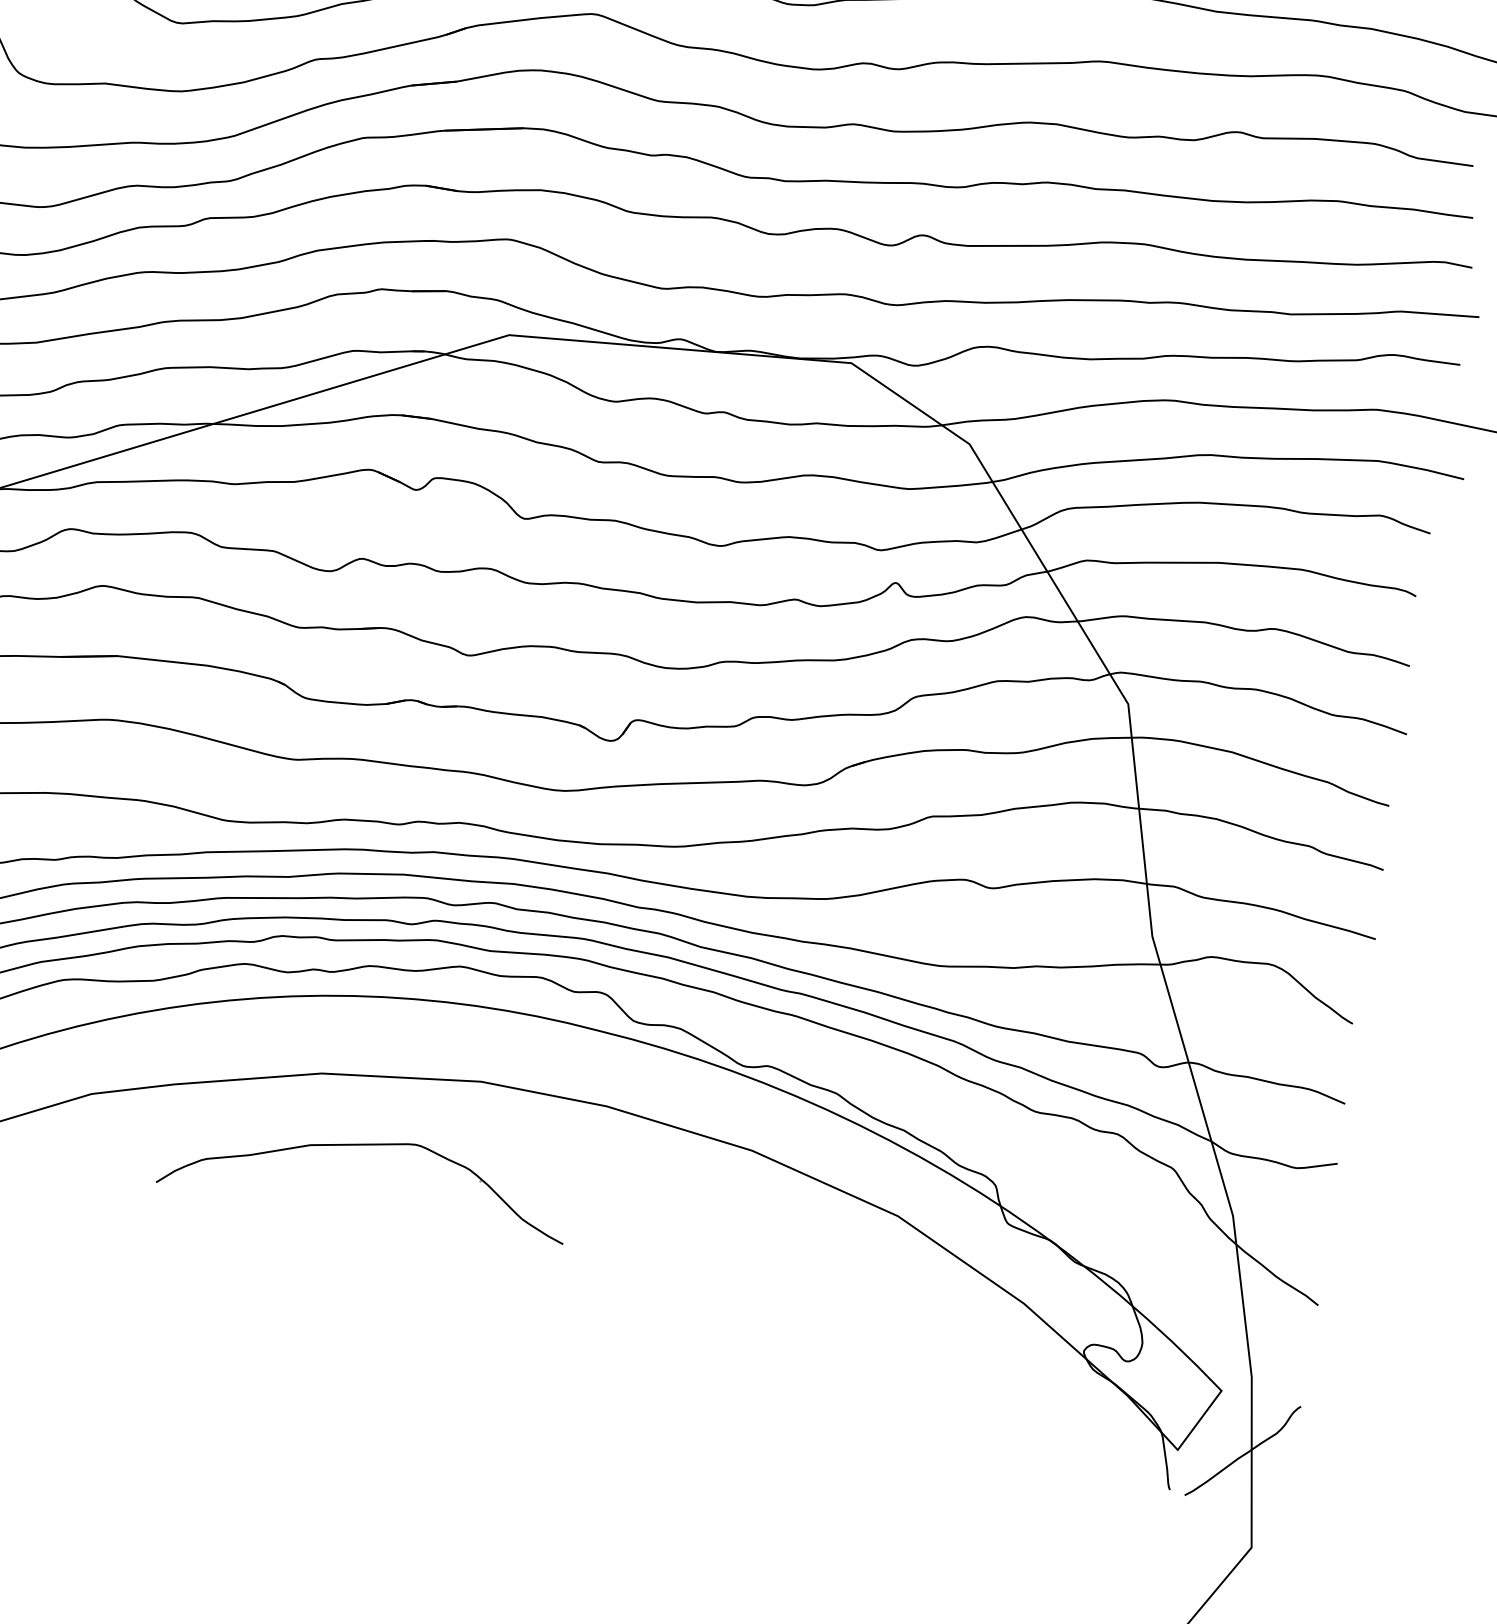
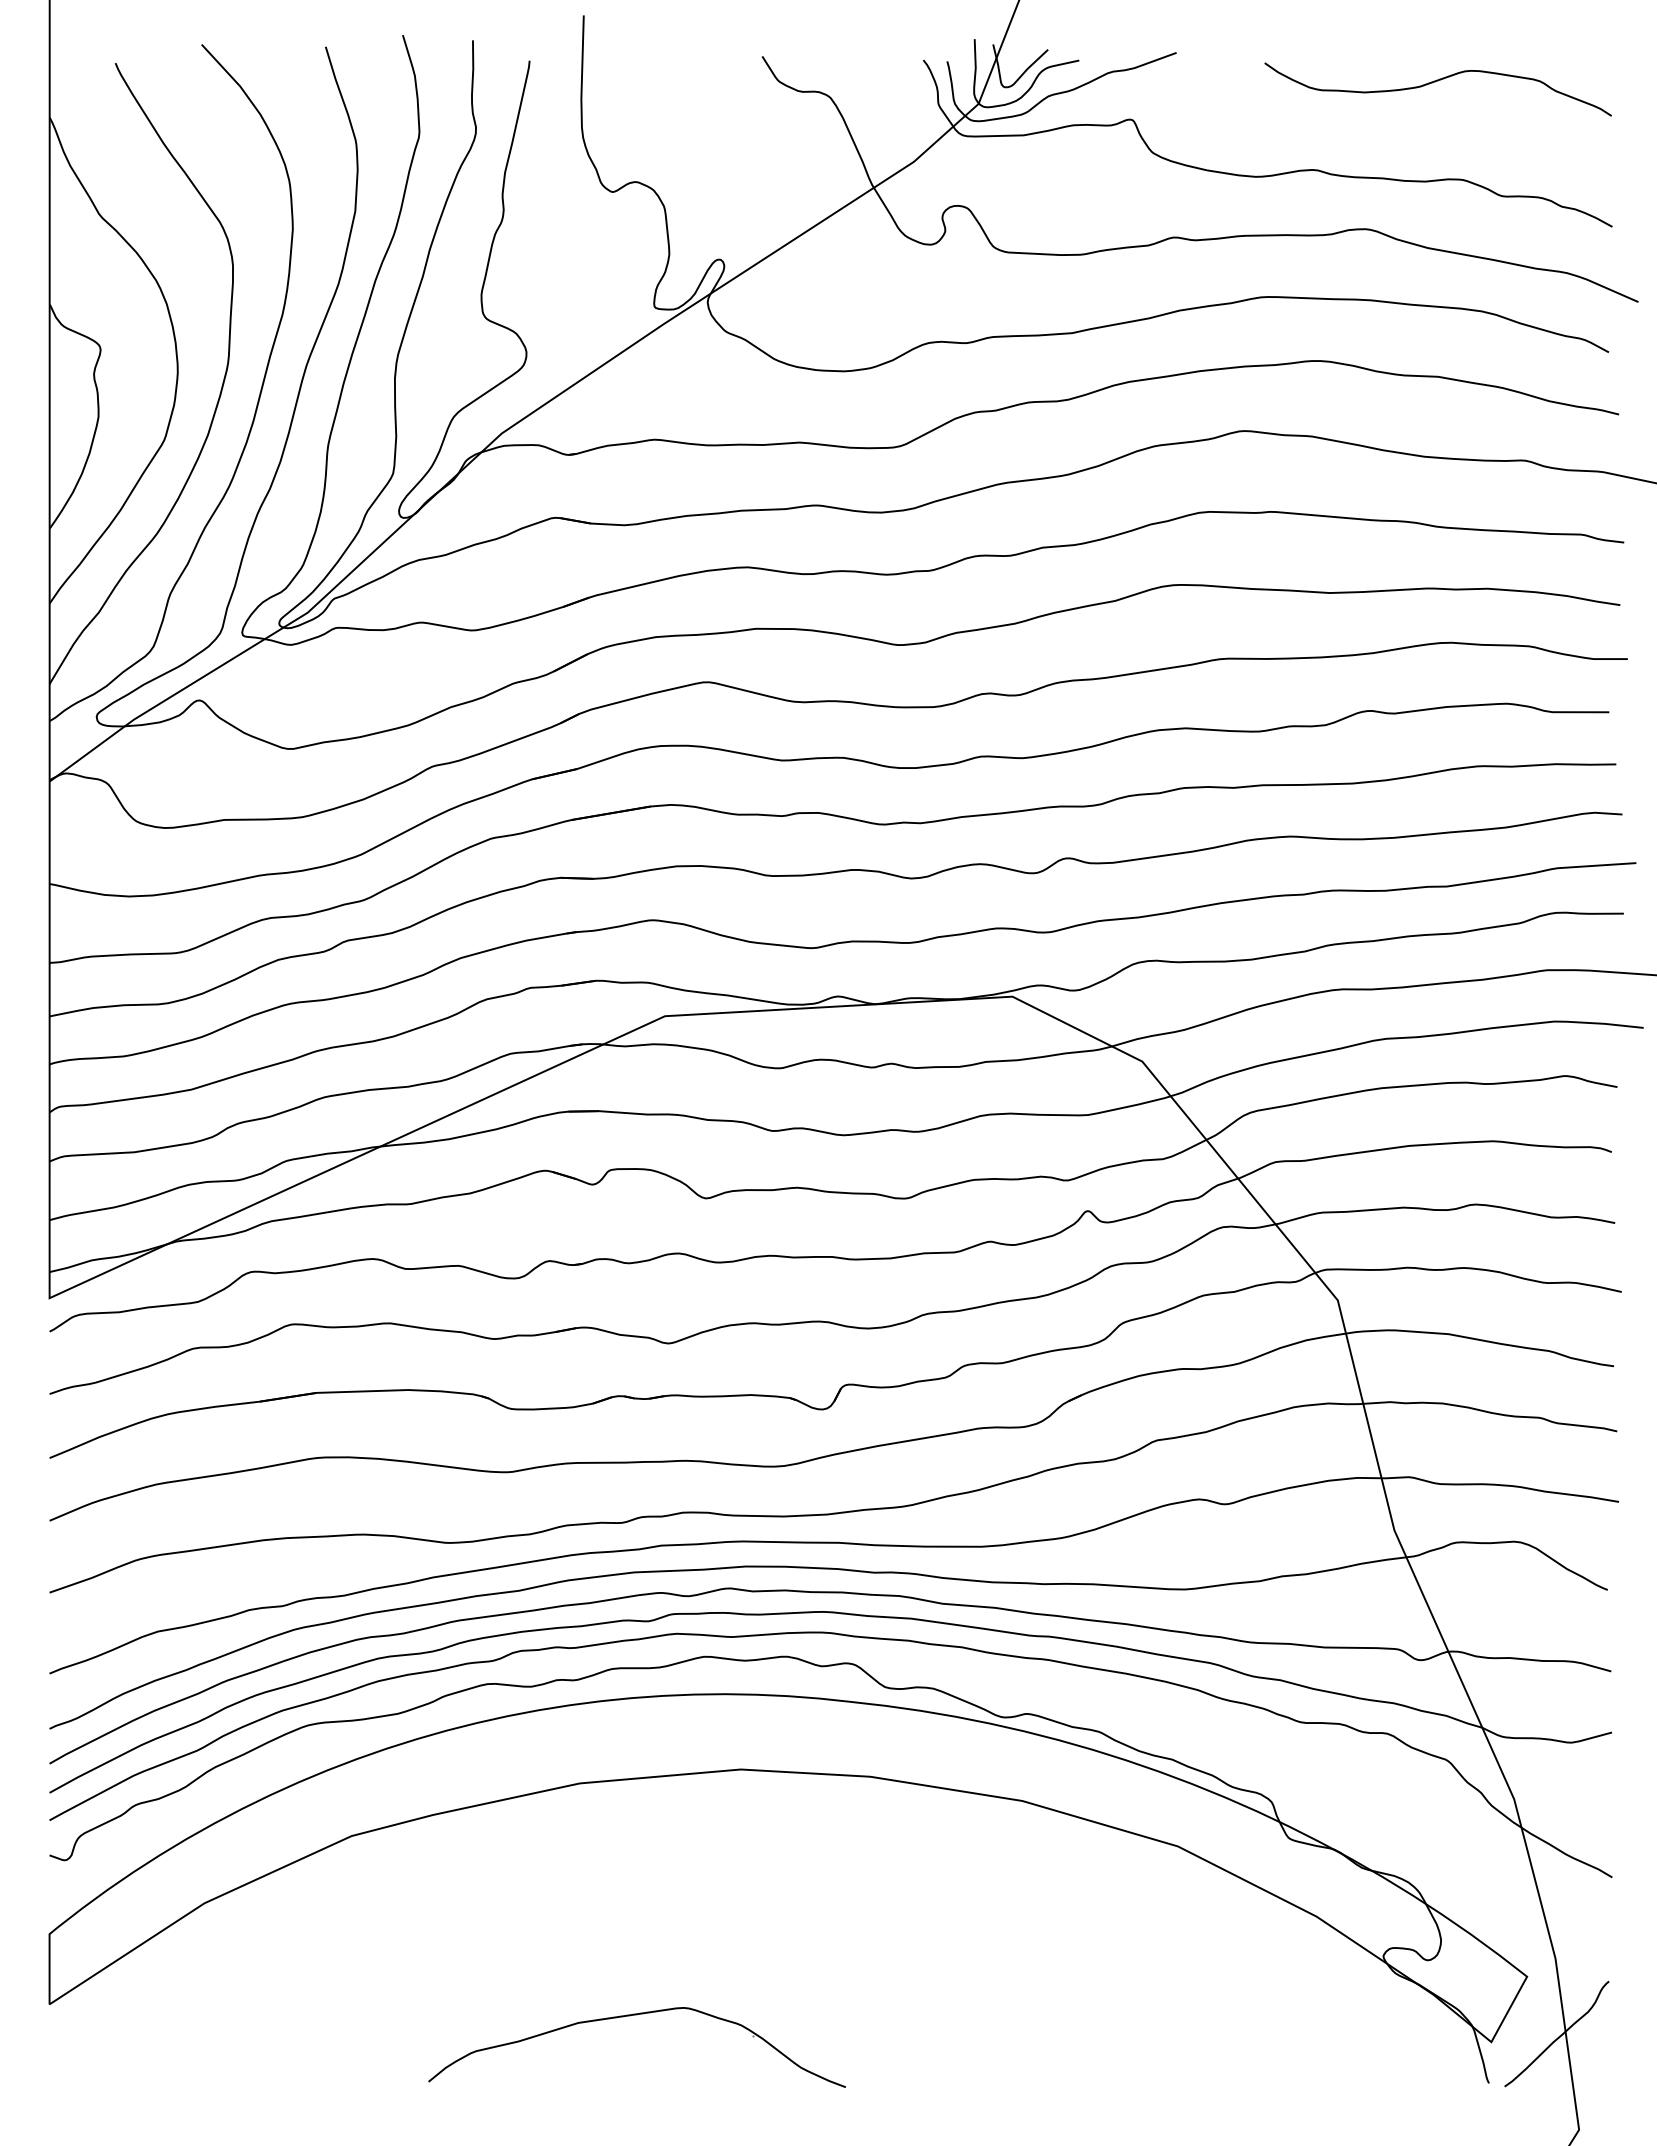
part: (362, 1145) -> (630, 2016), moved

